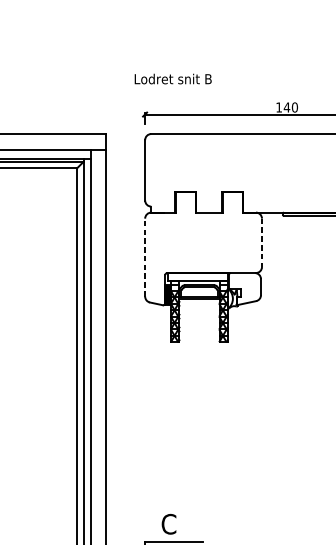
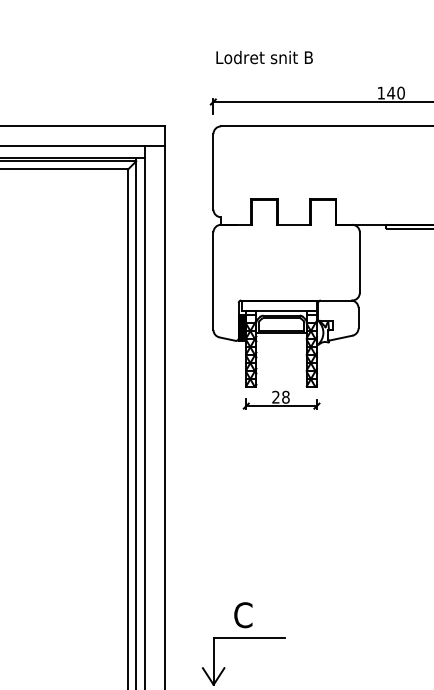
text: (173, 79) -> (264, 57), moved
line: (261, 243) -> (359, 263), dashed -> solid
line: (145, 257) -> (213, 281), dashed -> solid
part: (199, 352) -> (281, 399), added

